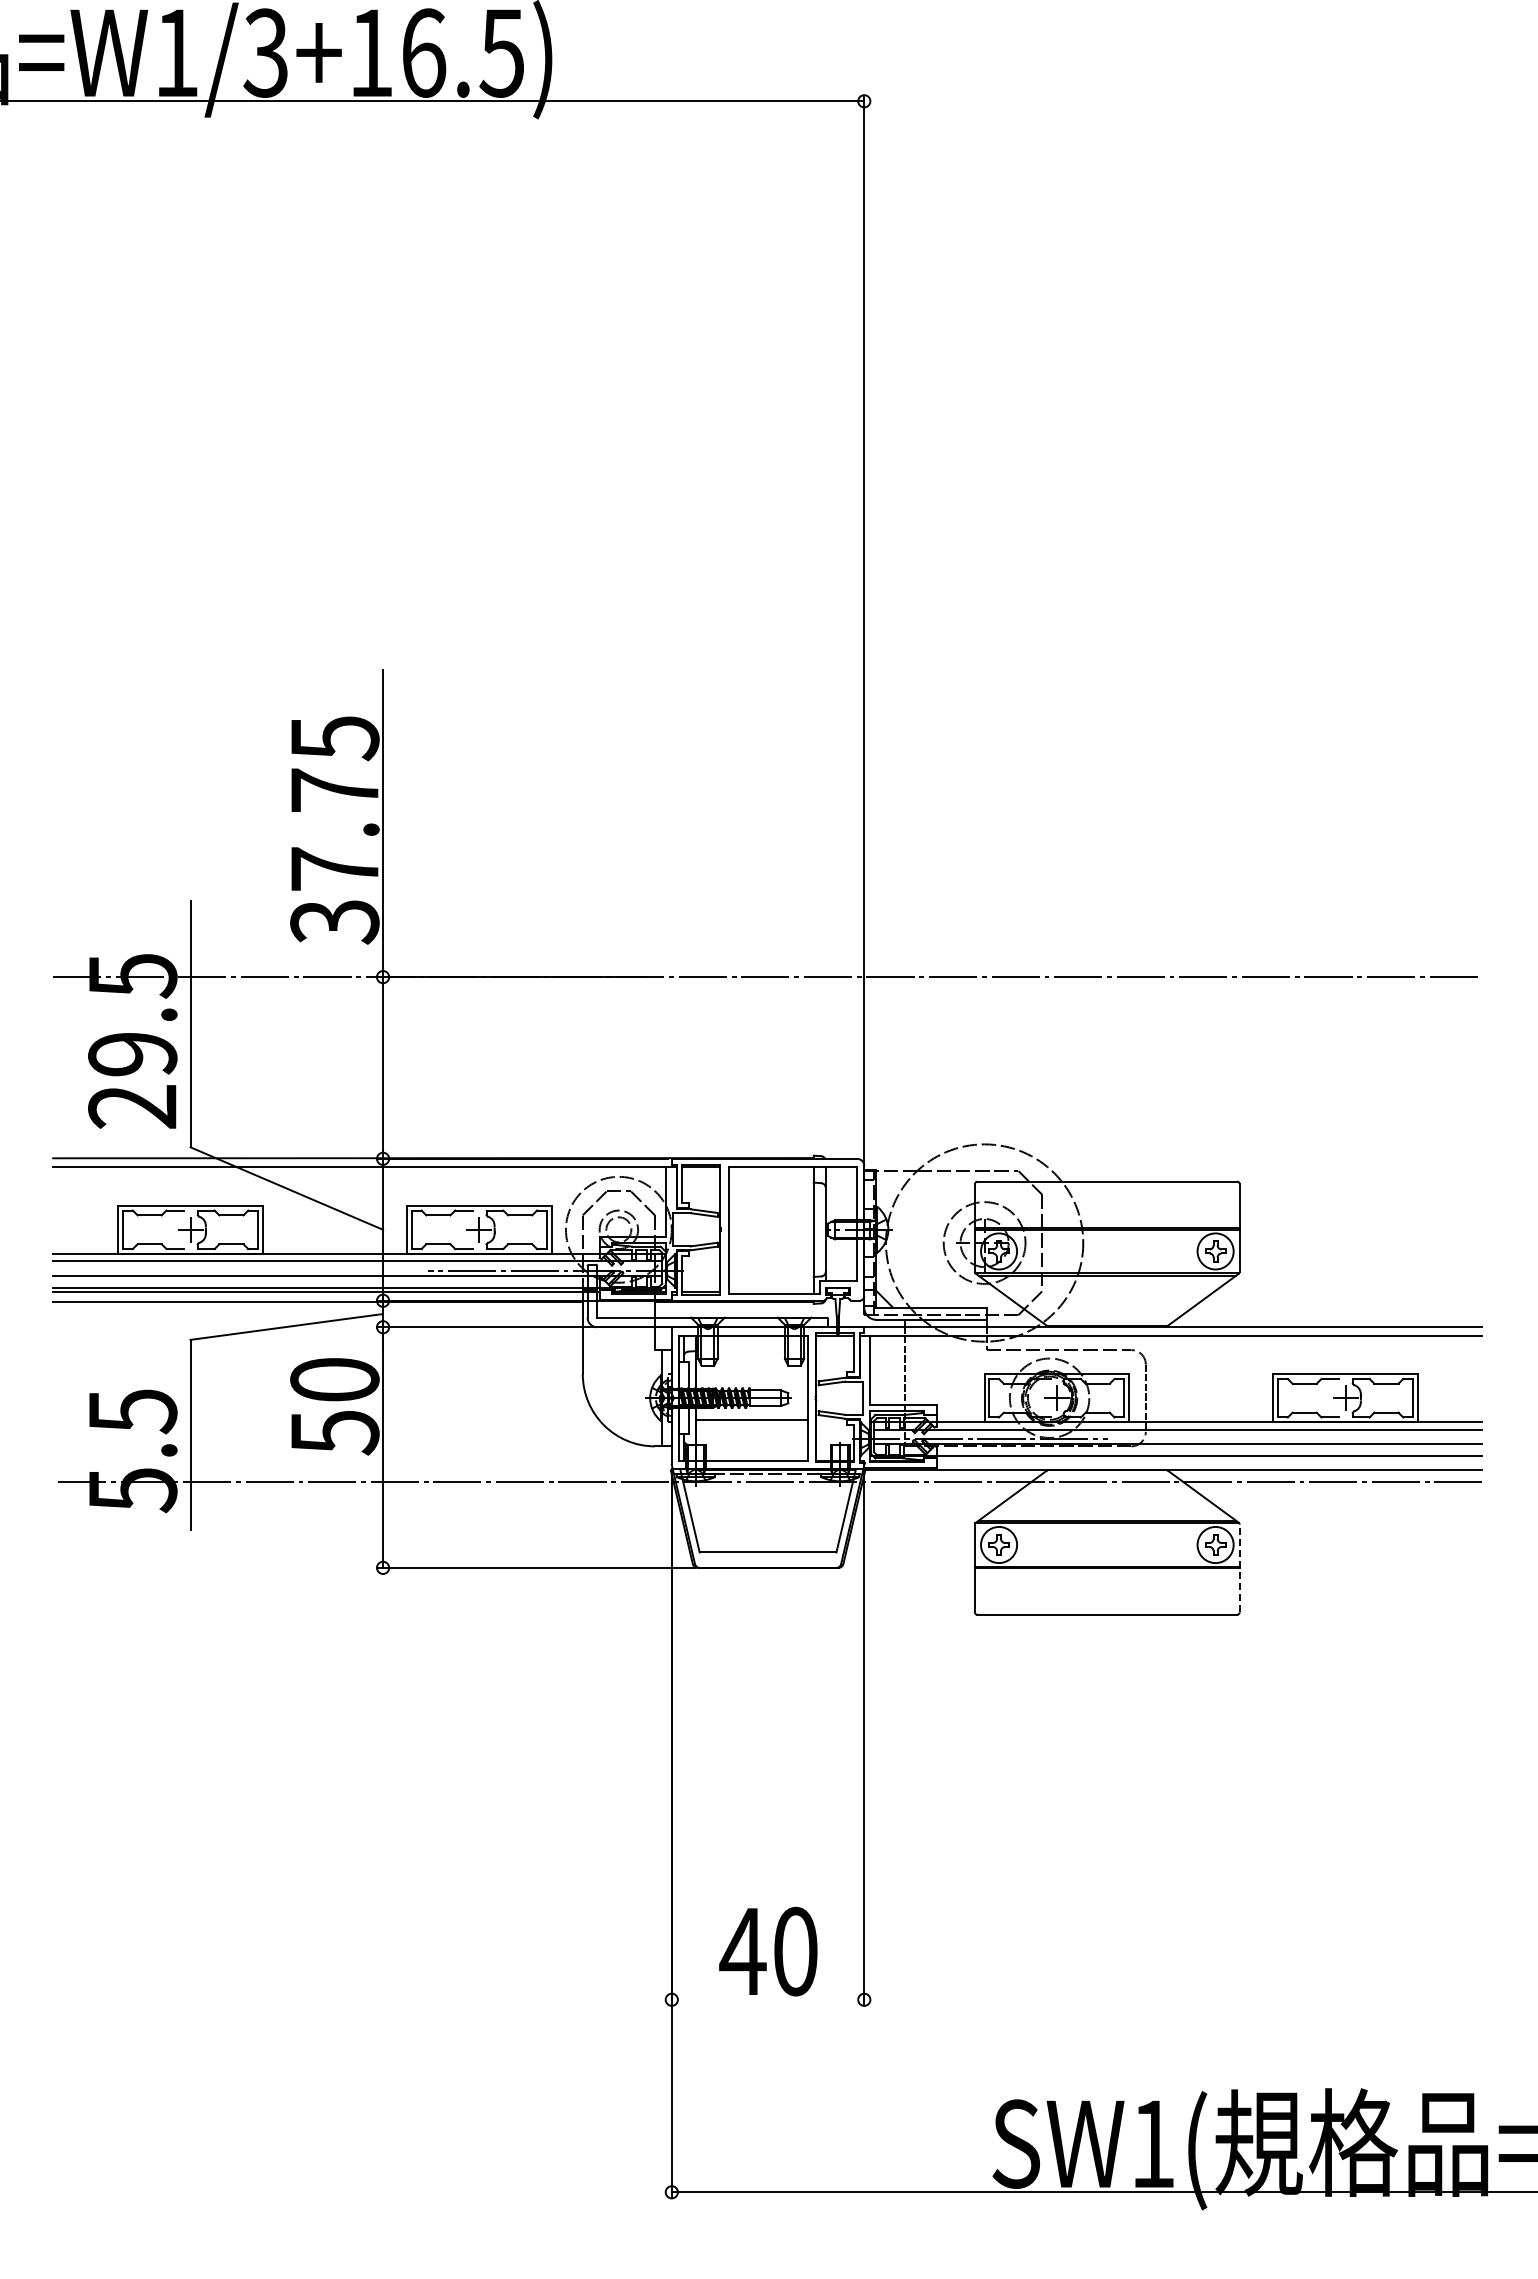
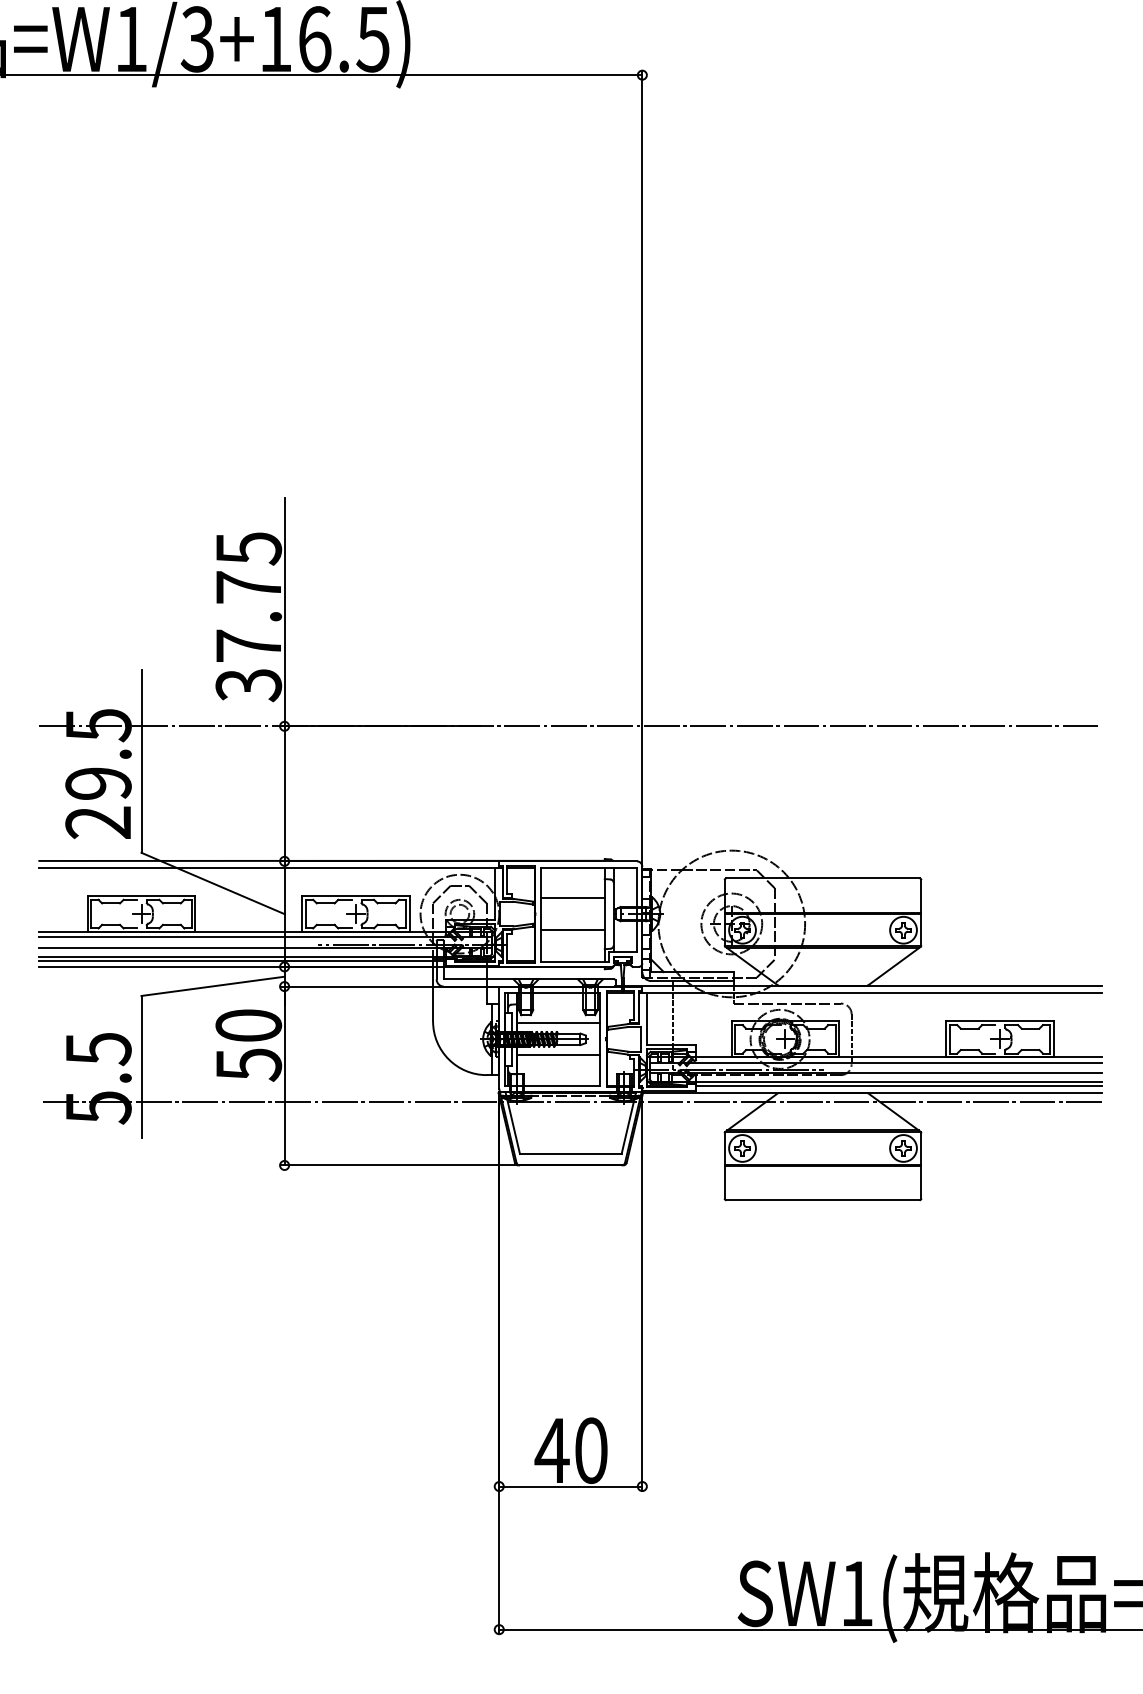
line: (770, 1208) -> (572, 898), added
line: (770, 1251) -> (572, 930), added
line: (751, 1376) -> (558, 1023), added
line: (1209, 1460) -> (898, 1085), added
line: (1239, 1568) -> (921, 1165), dashed -> solid
line: (767, 1999) -> (570, 1486), added

